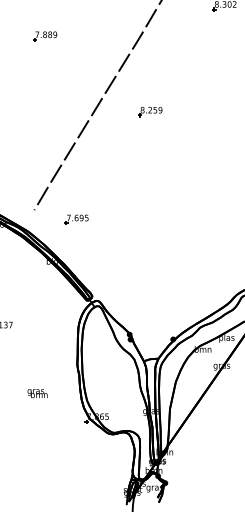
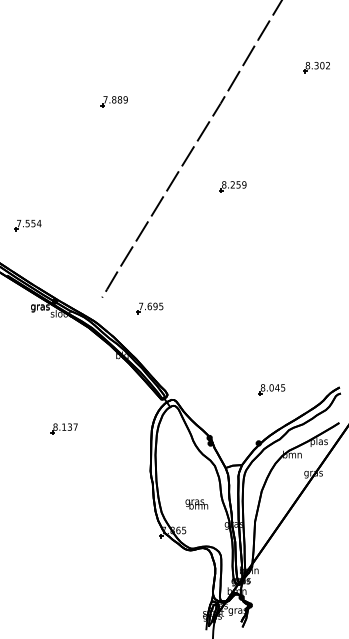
part: (184, 291) -> (271, 389), added
text: (37, 393) -> (196, 504), moved

